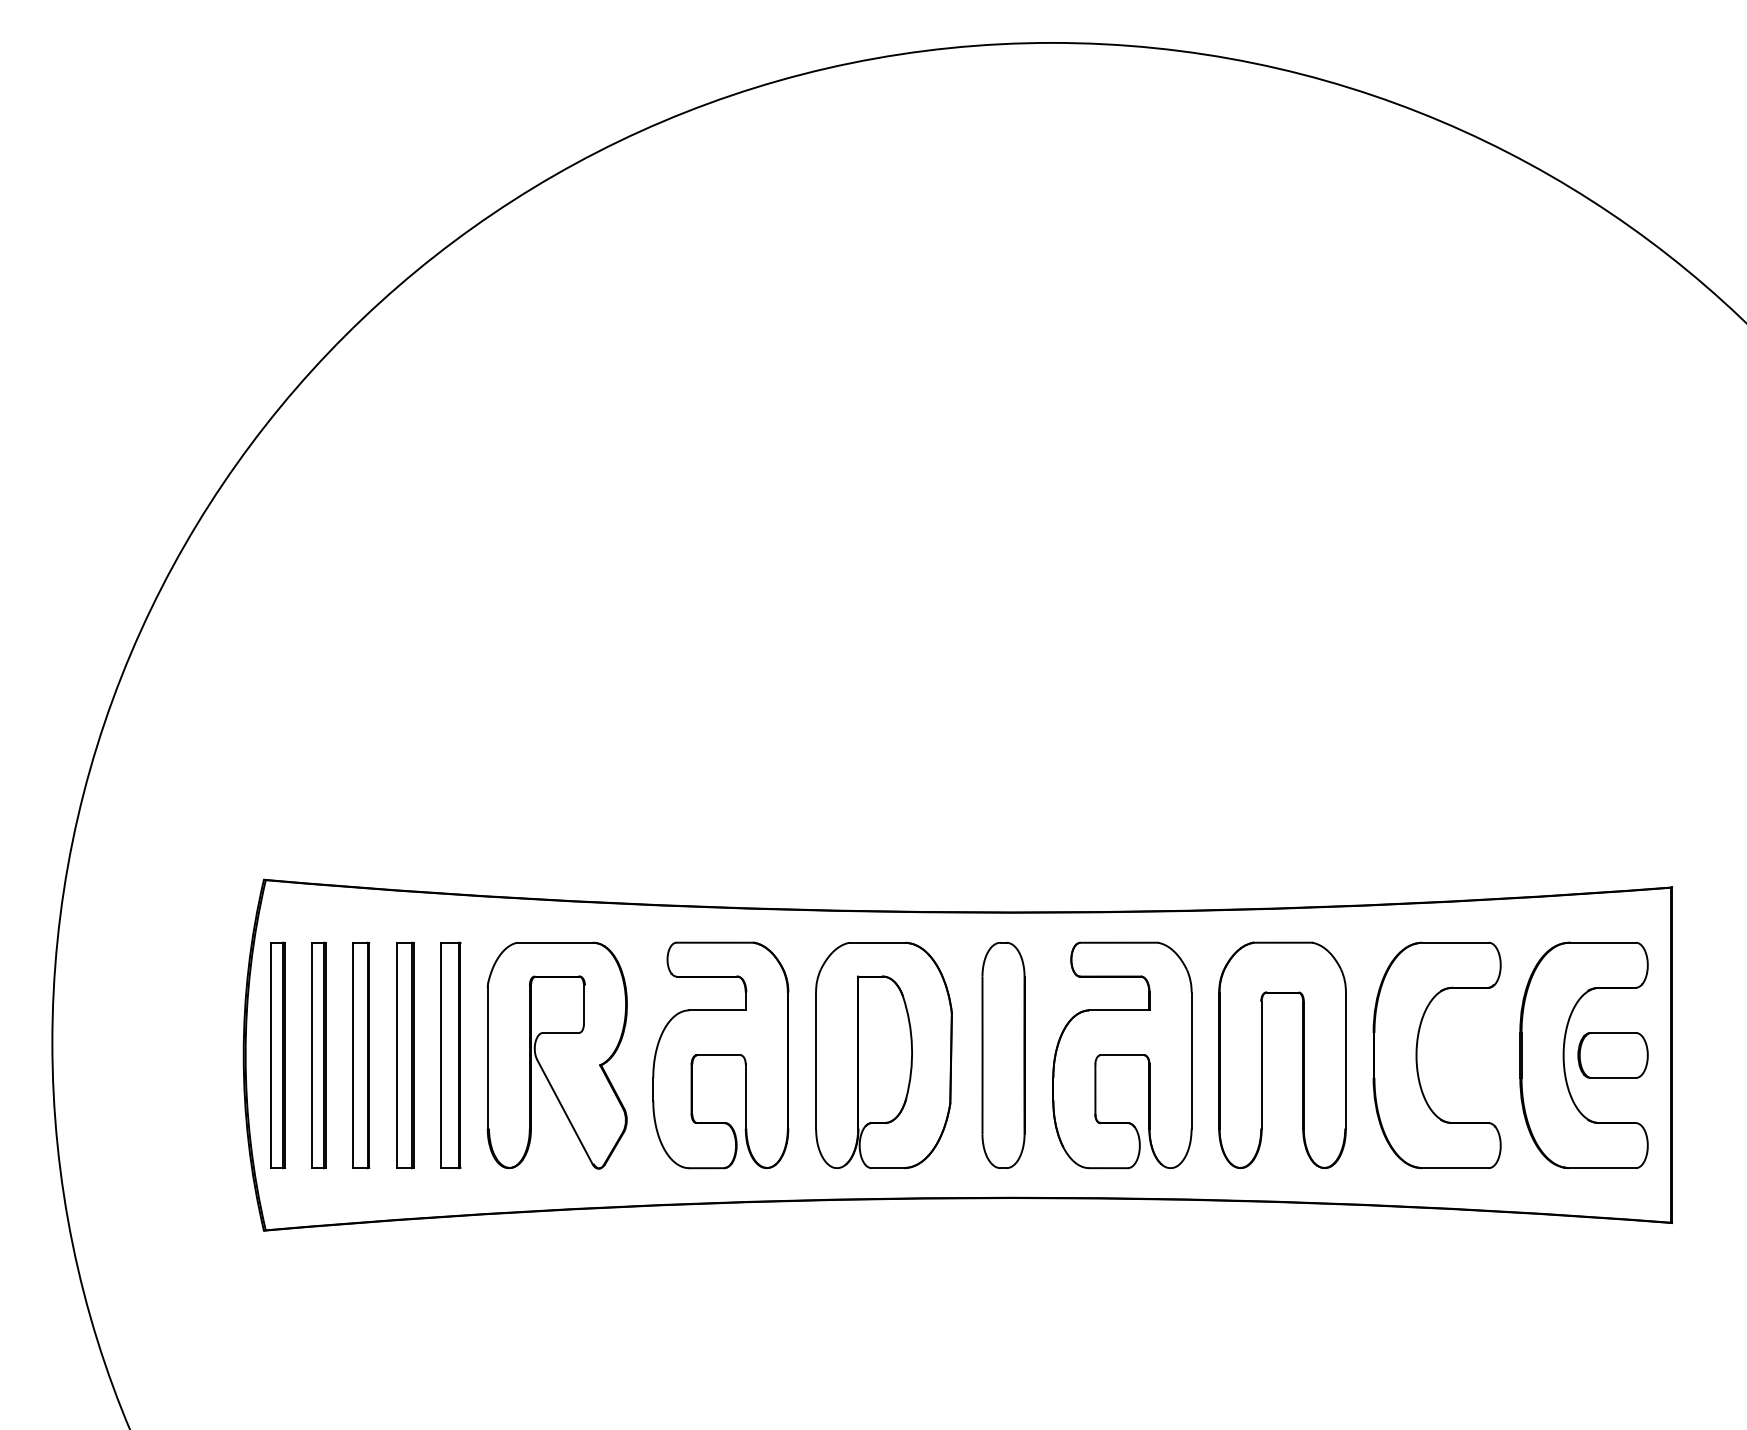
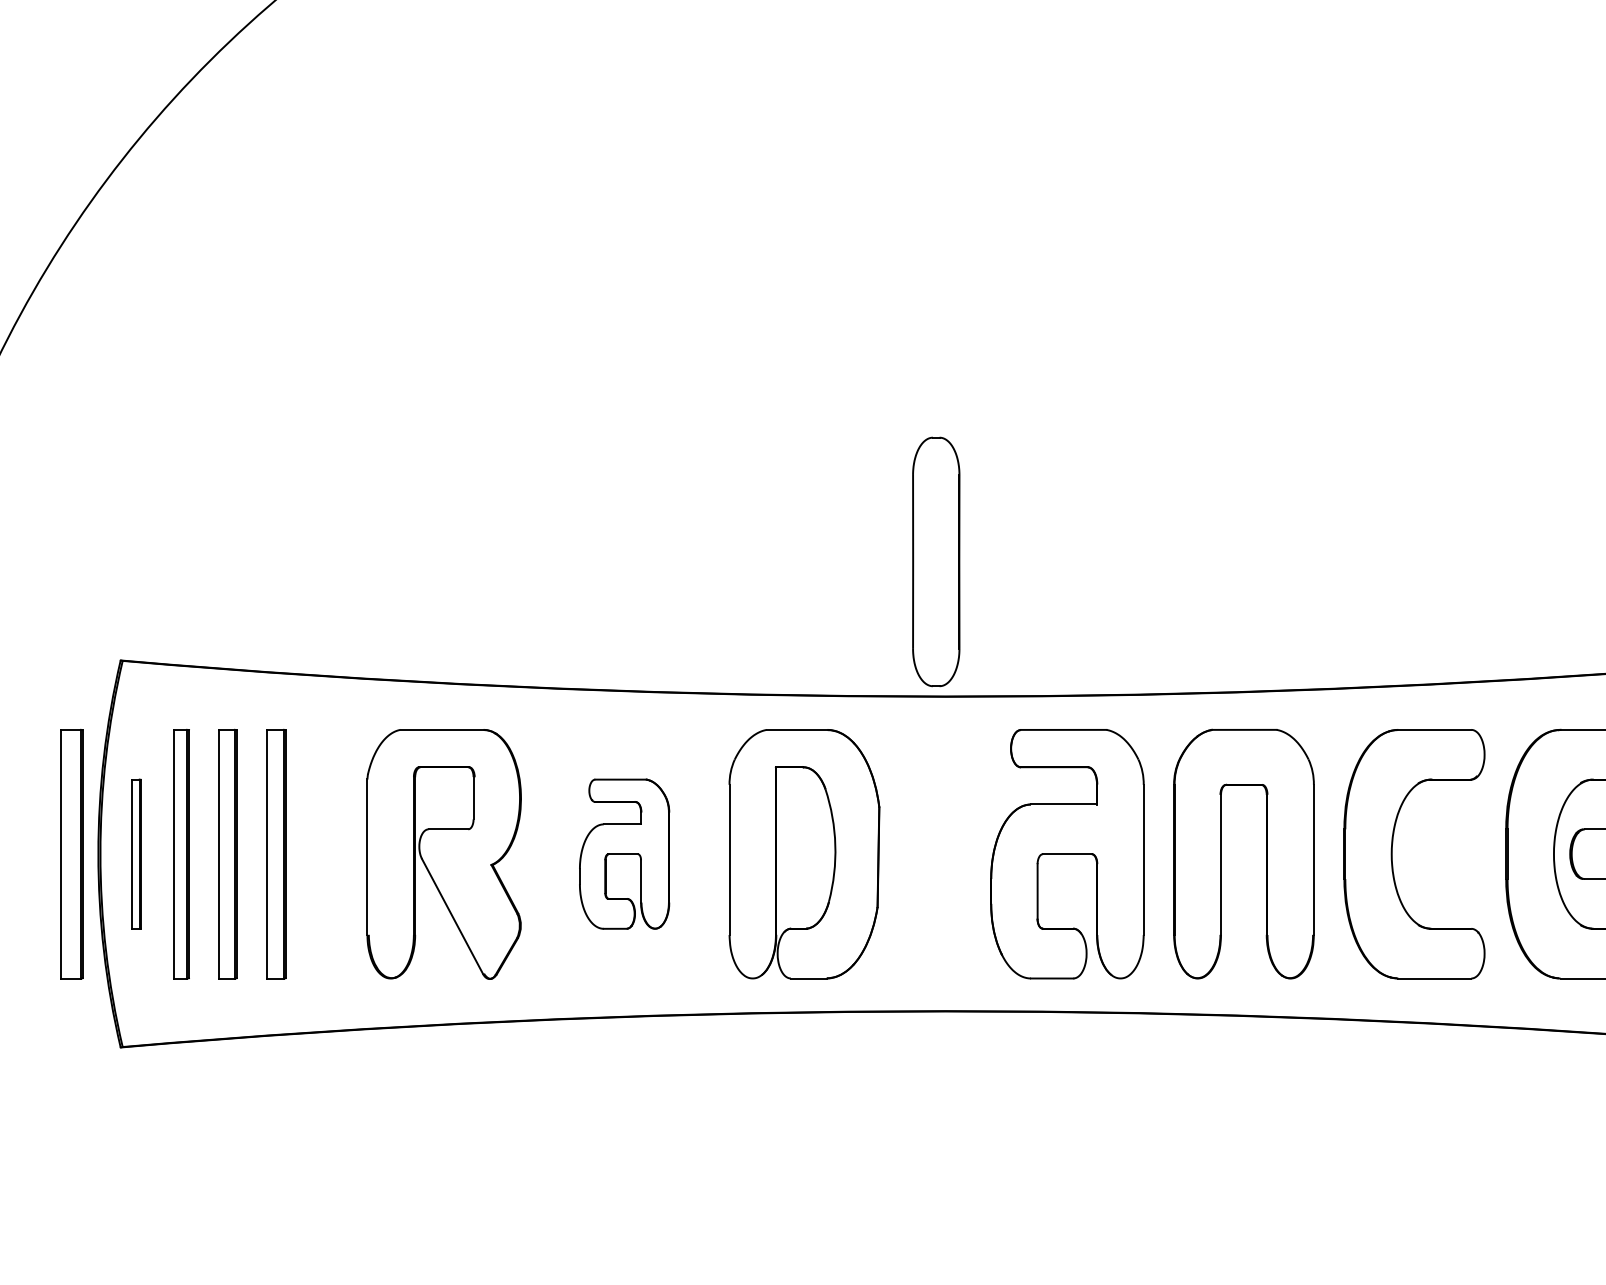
part: (1003, 1054) -> (936, 560), moved
part: (277, 1055) -> (135, 854), size x0.6
part: (450, 1055) -> (71, 854), moved
part: (720, 1055) -> (624, 854), size x0.6

